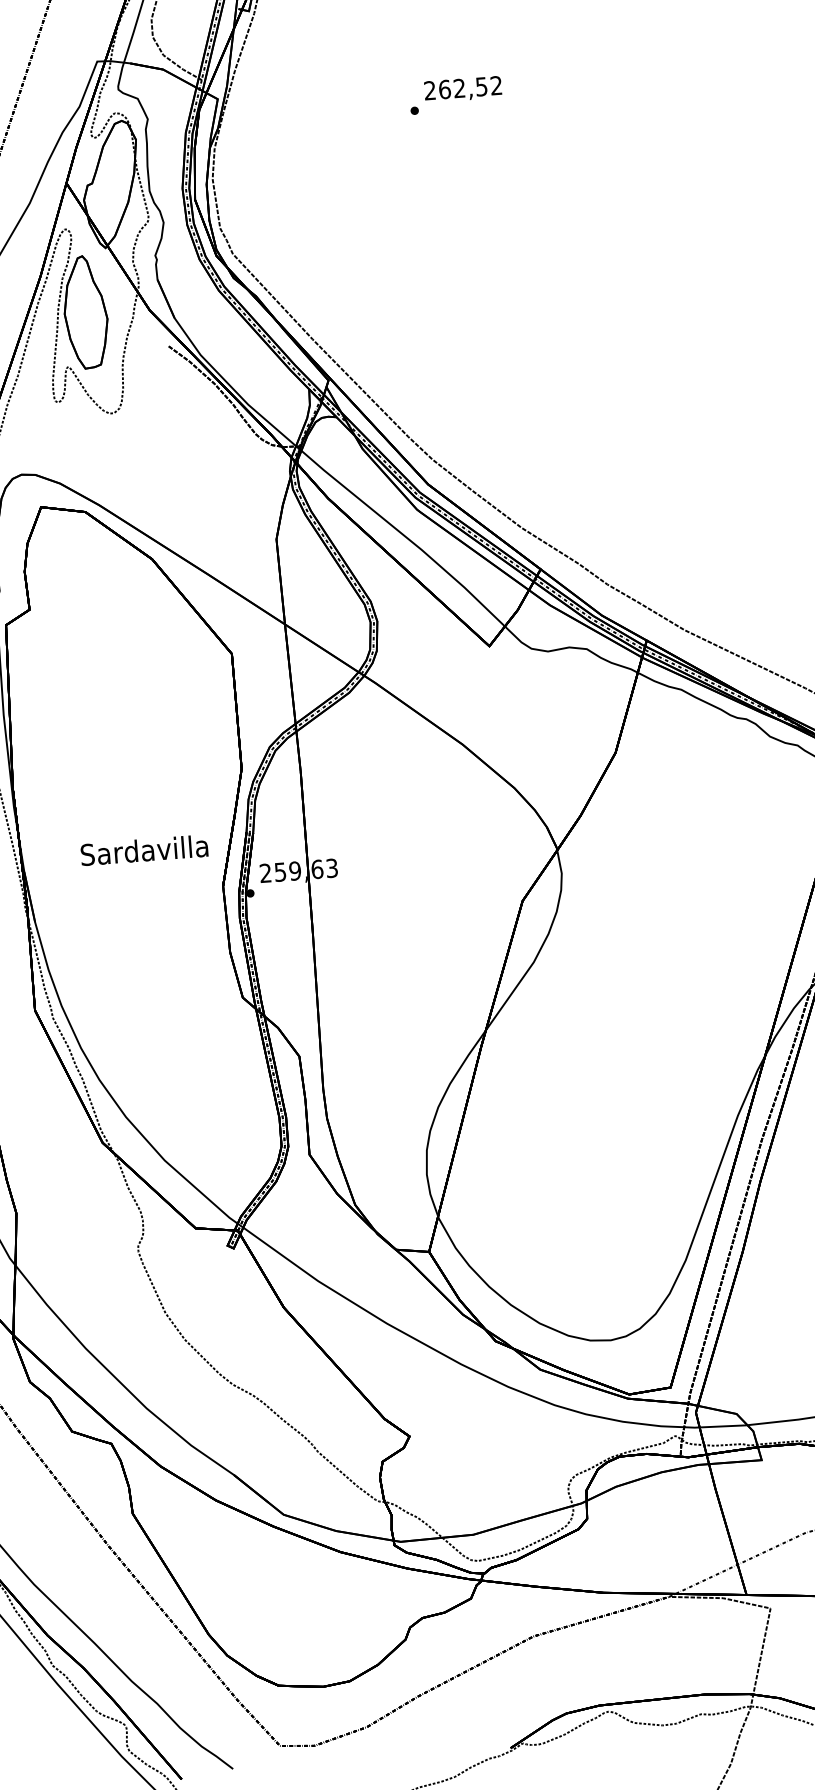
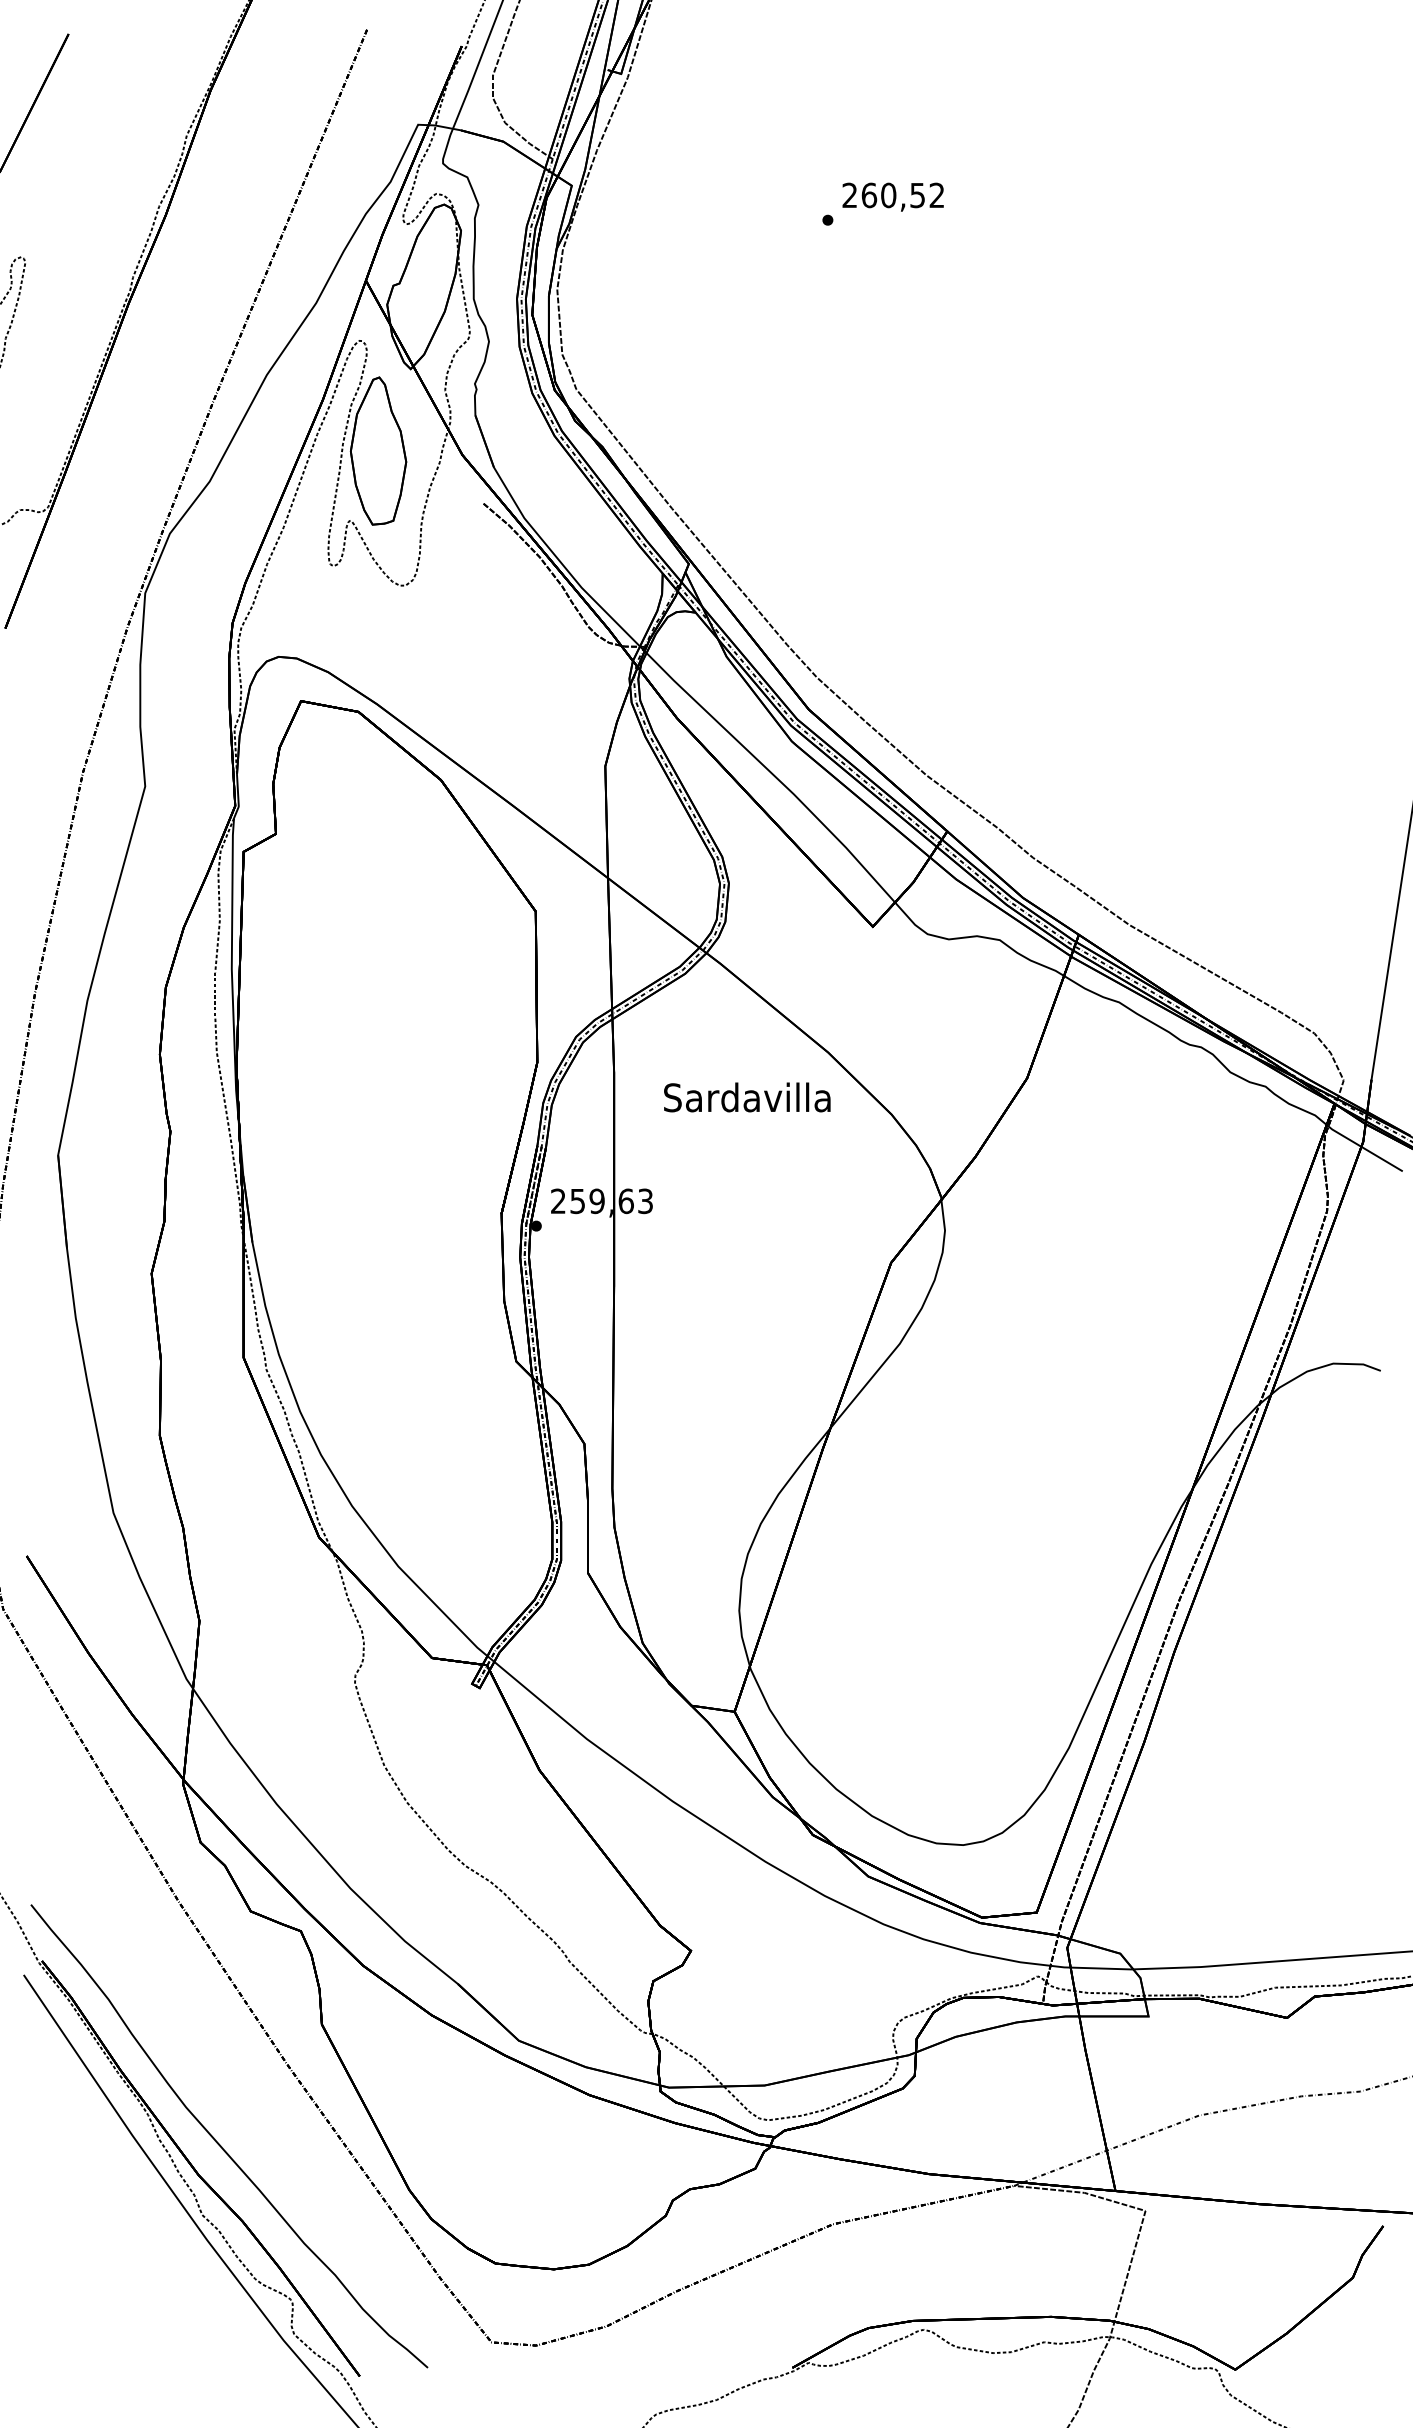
text: (459, 88) -> (888, 195), 262,52 -> 260,52
text: (144, 850) -> (747, 1097), moved

